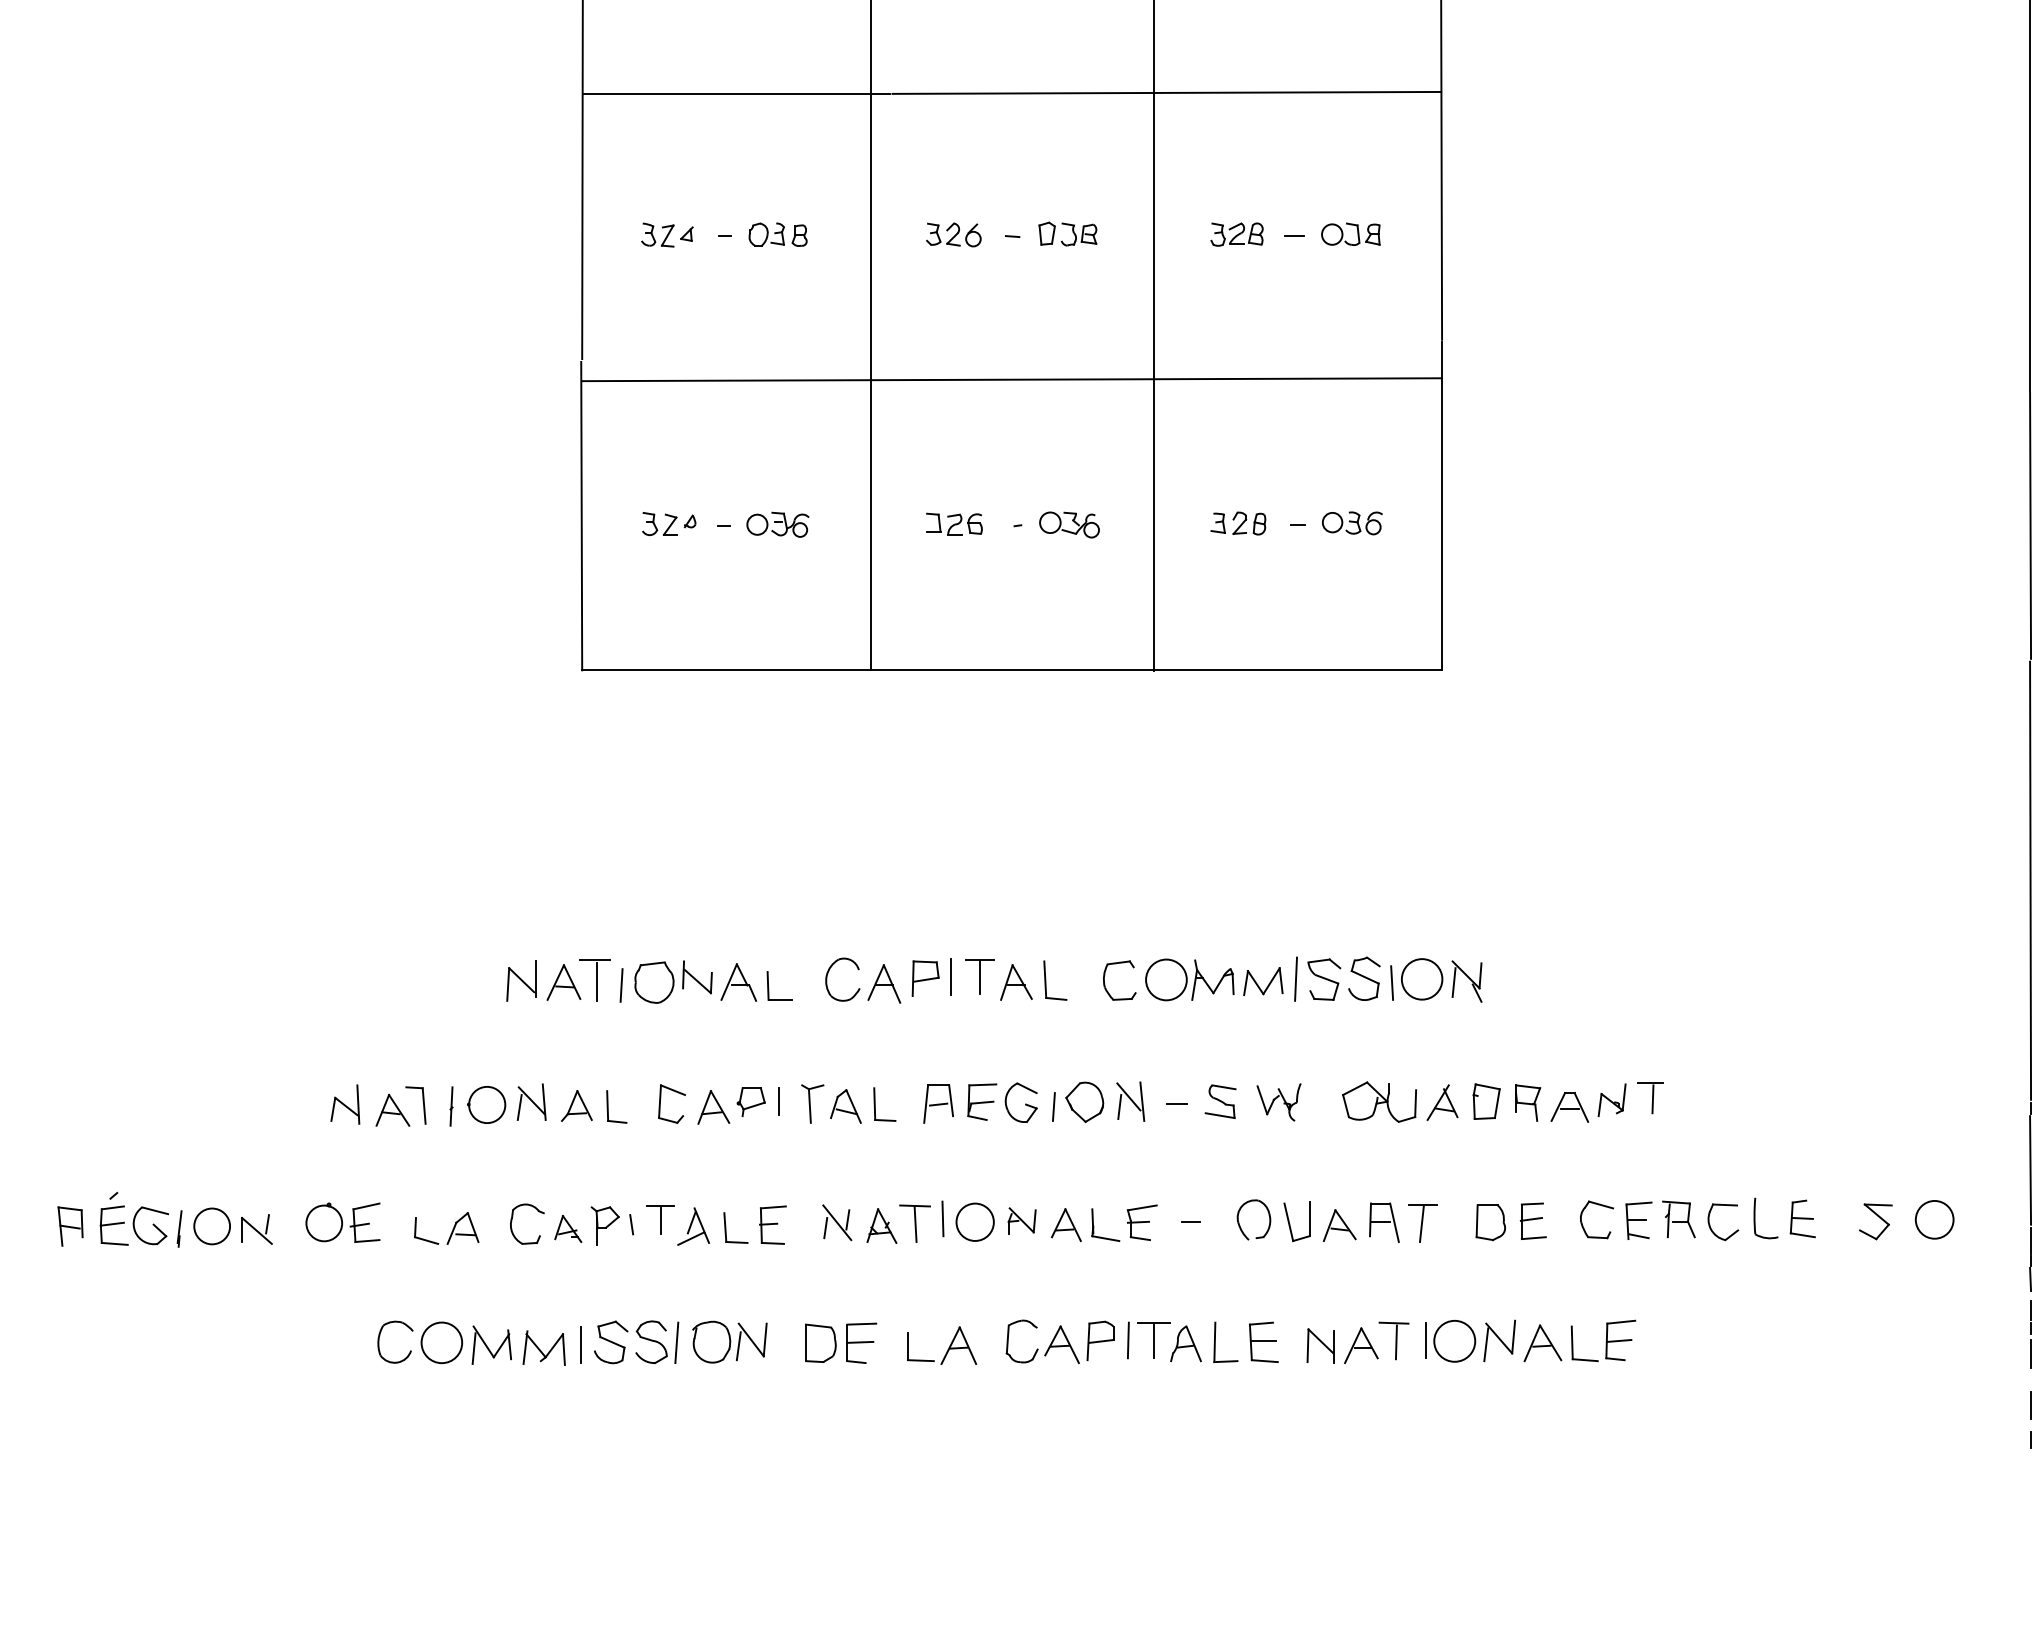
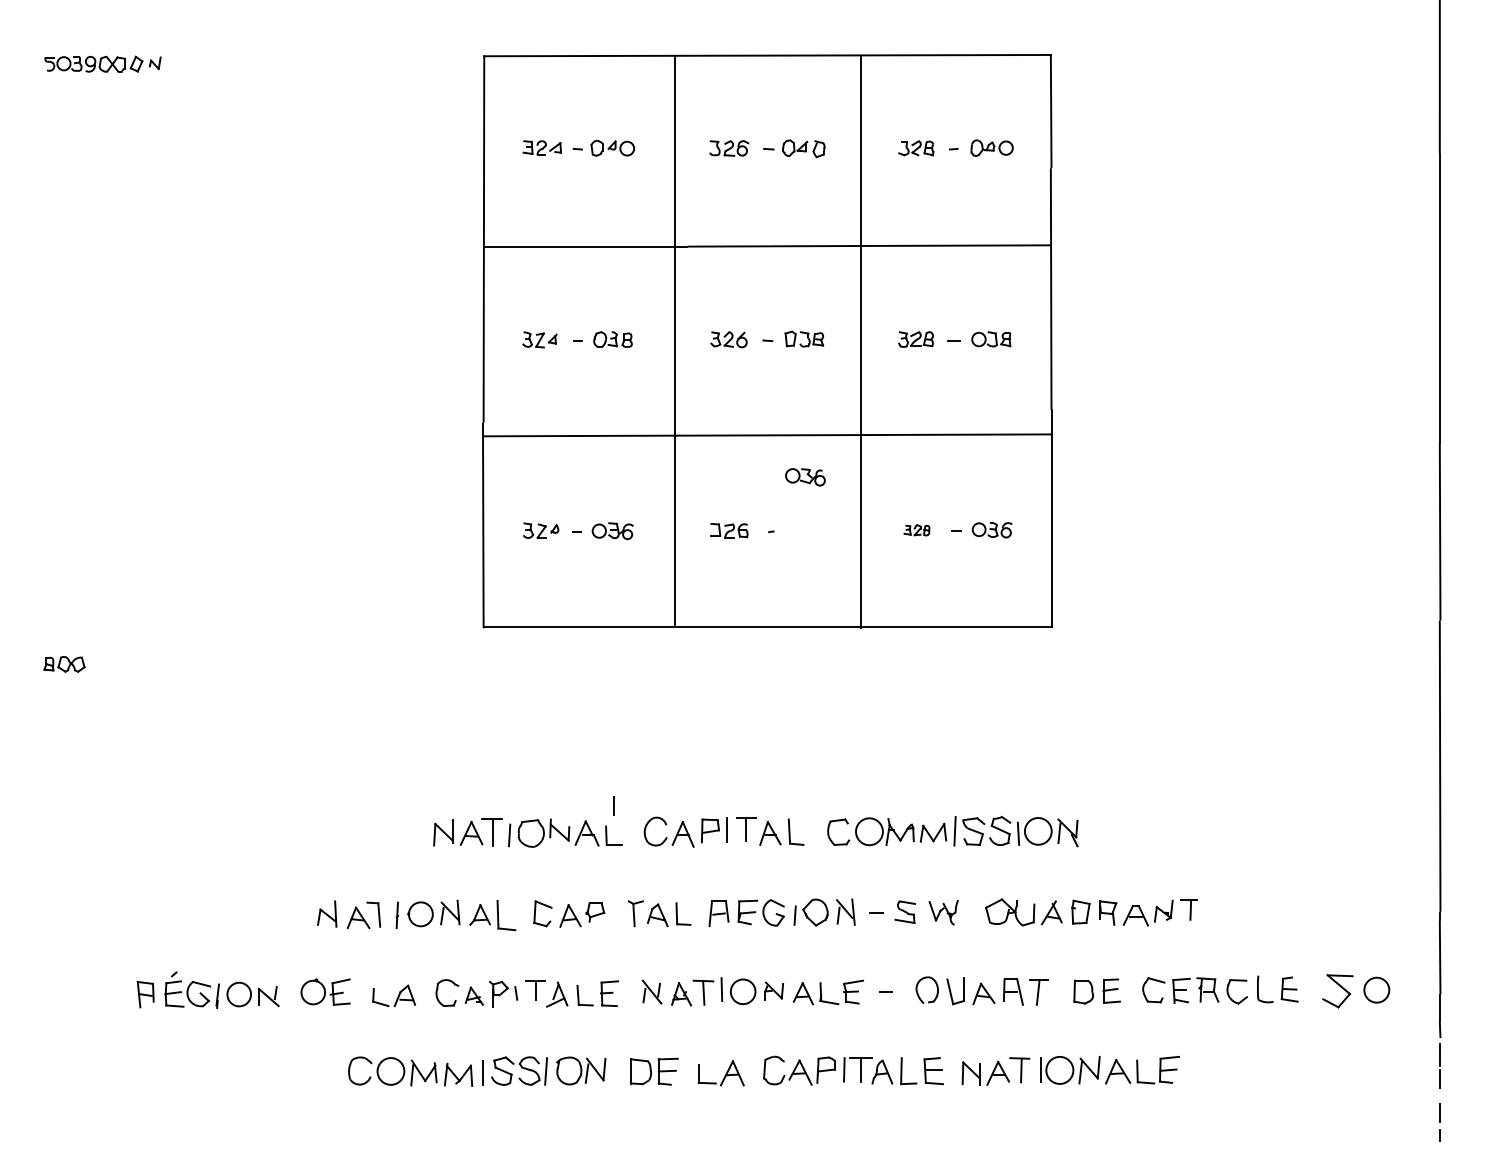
part: (1237, 523) -> (916, 530), size x0.7
part: (1069, 525) -> (805, 477), moved
line: (778, 1100) -> (613, 805), moved
part: (616, 1106) -> (506, 915), size x1.4
part: (1875, 1221) -> (1337, 991), size x1.4

